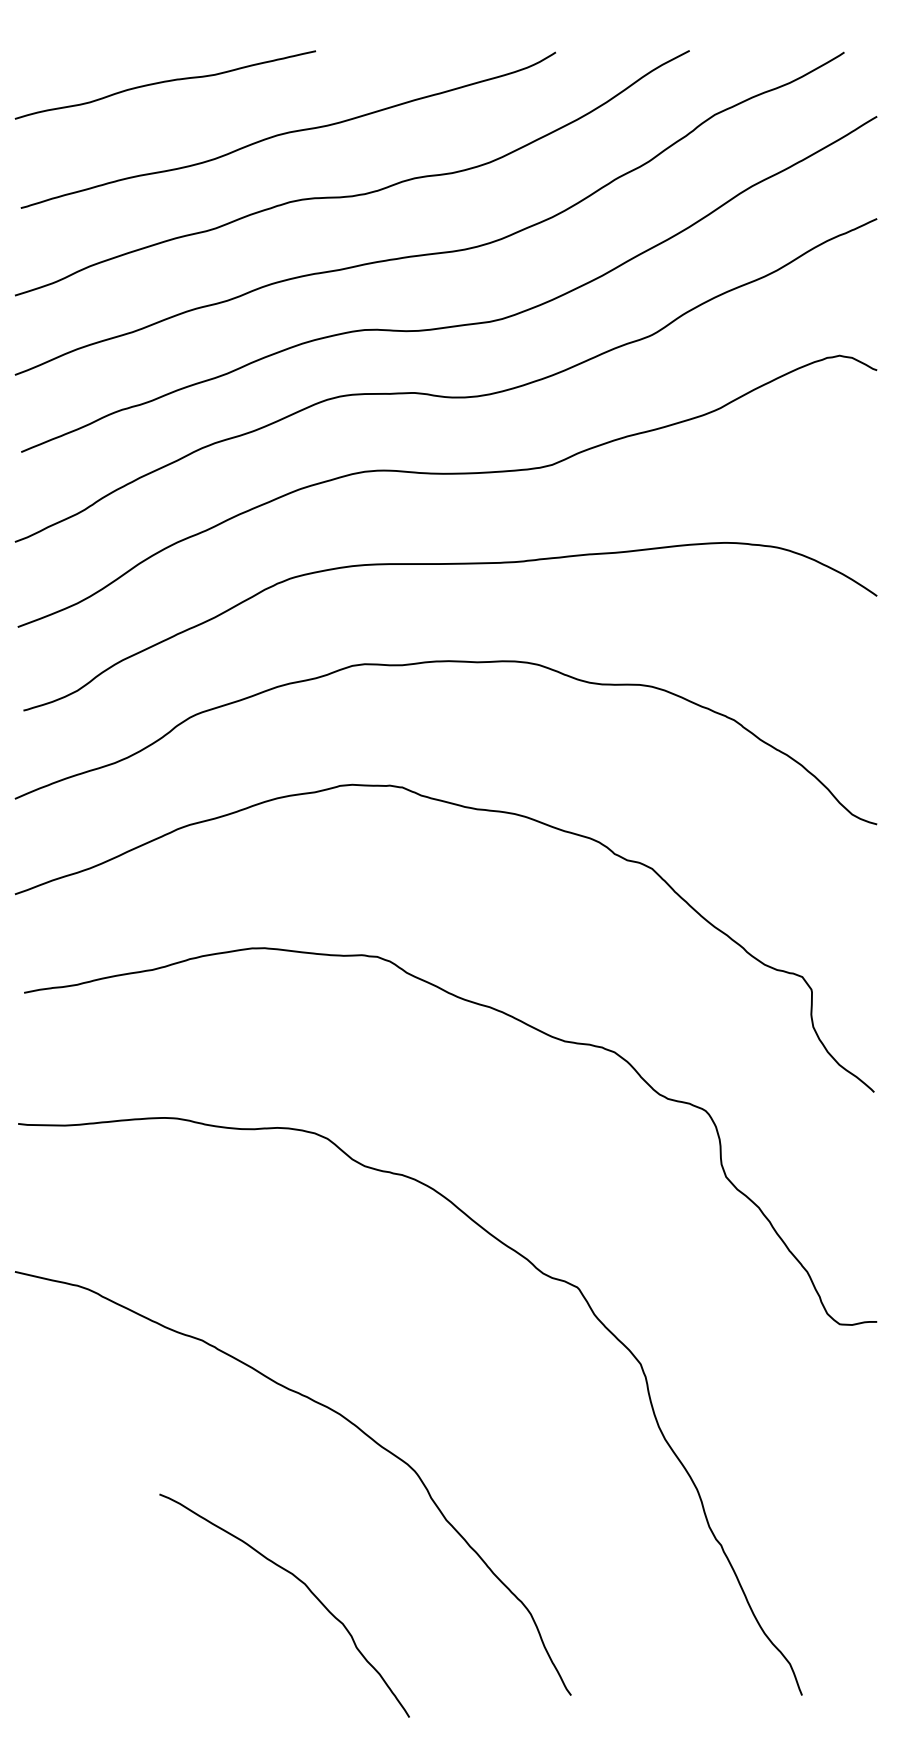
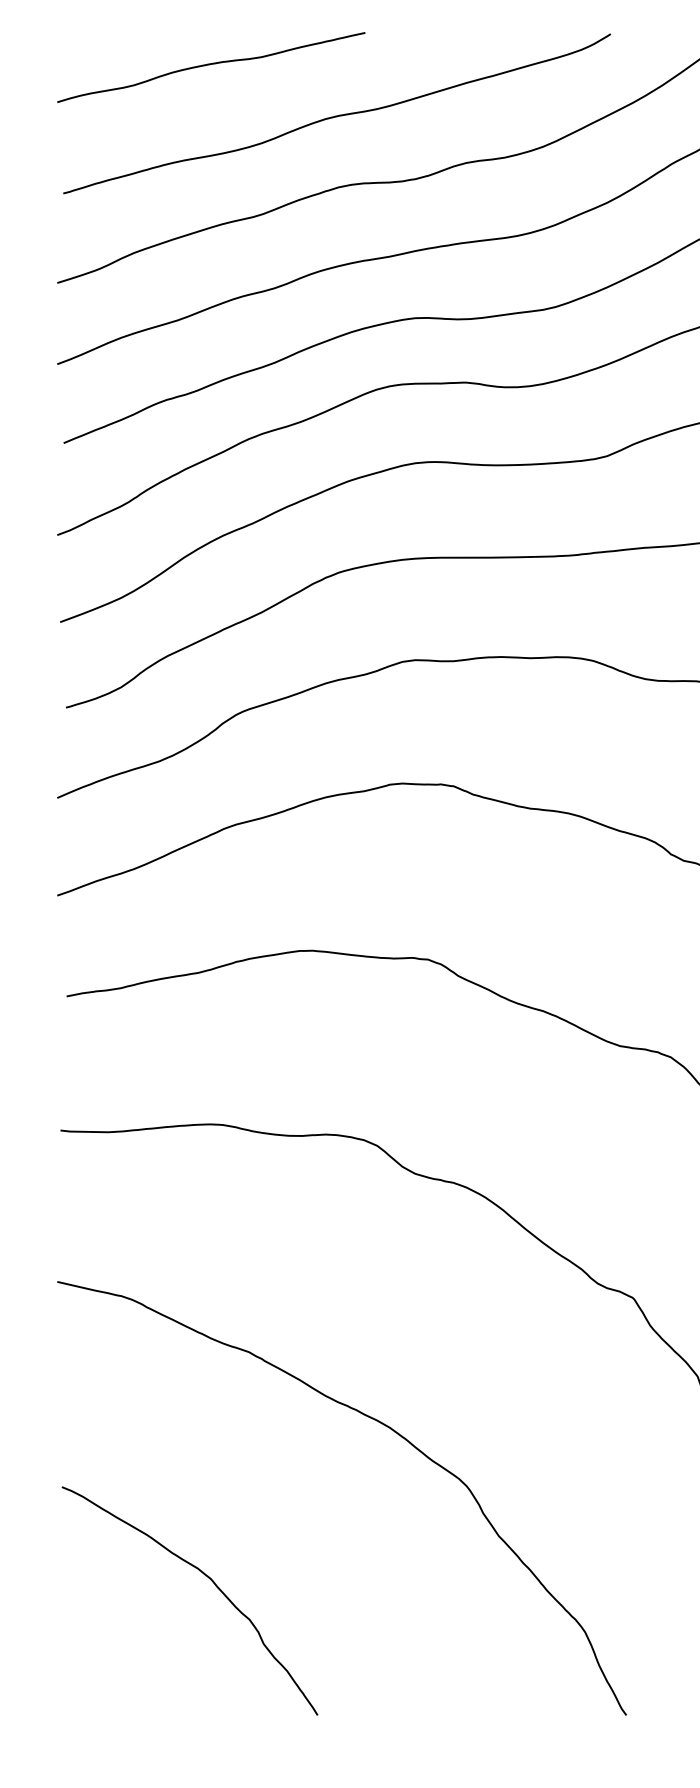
curve: (304, 1585) -> (210, 1580), moved

